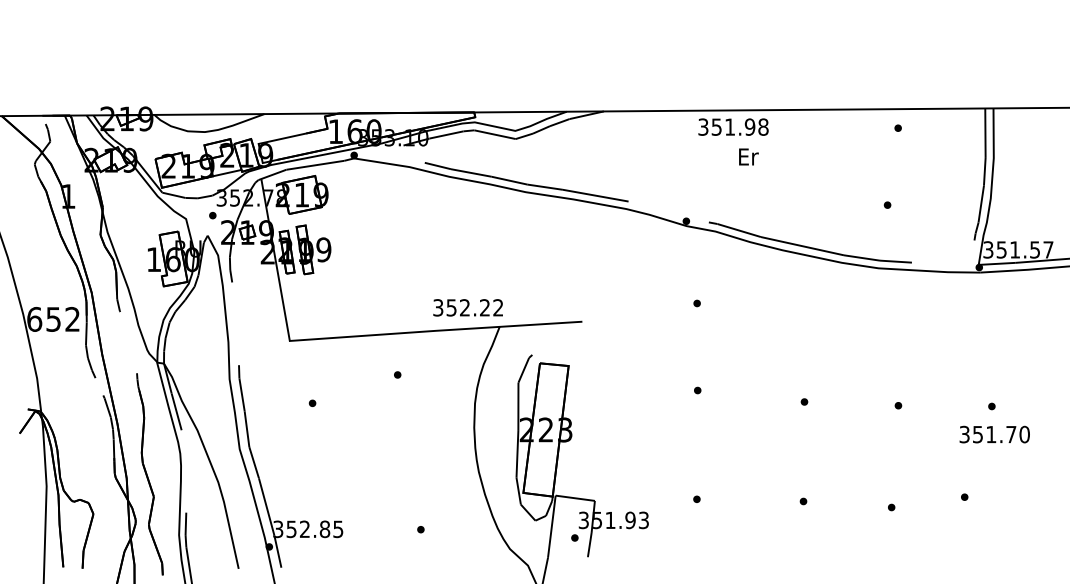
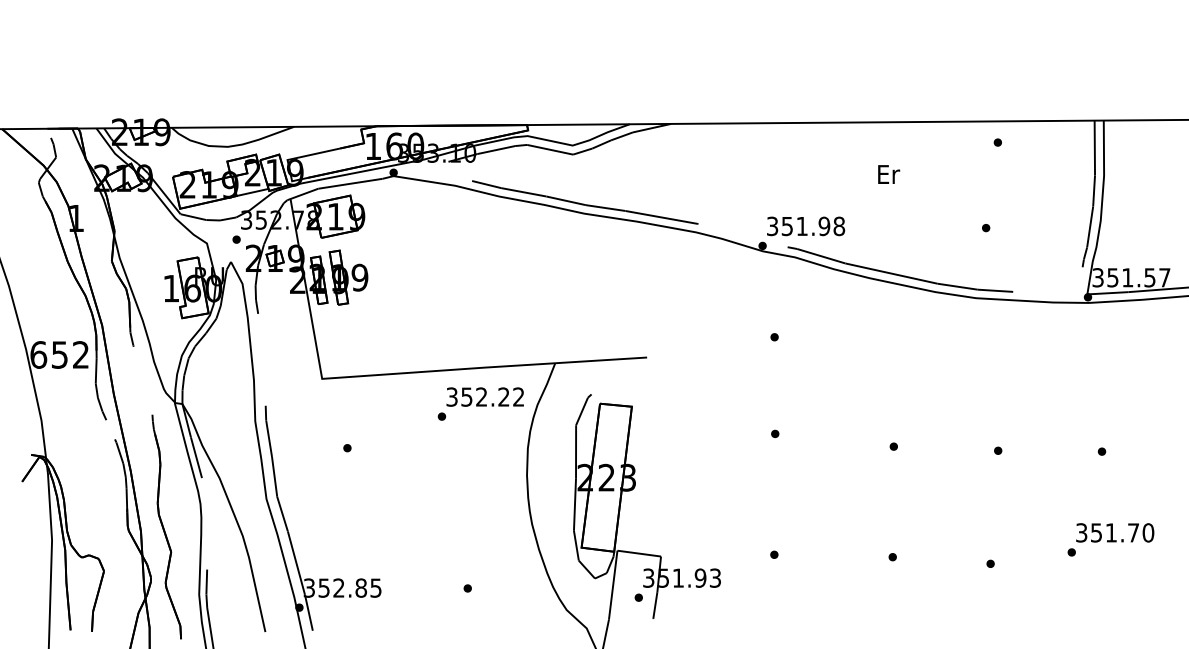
text: (733, 127) -> (806, 226), moved
text: (749, 156) -> (889, 174), moved
text: (467, 307) -> (484, 396), moved
text: (995, 434) -> (1115, 532), moved

